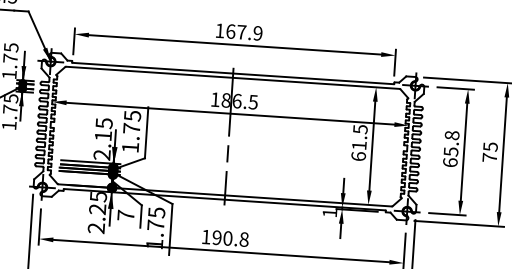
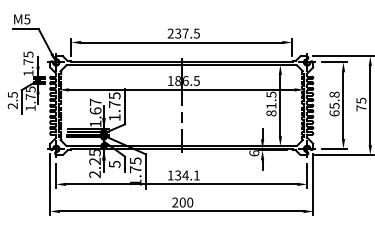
text: (238, 31) -> (183, 33), 167.9 -> 237.5
text: (103, 138) -> (95, 112), 2.15 -> 1.67
text: (358, 156) -> (271, 113), 61.5 -> 81.5
text: (330, 213) -> (254, 153), 1 -> 6
text: (125, 215) -> (114, 164), 7 -> 5
text: (230, 238) -> (187, 175), 190.8 -> 134.1

